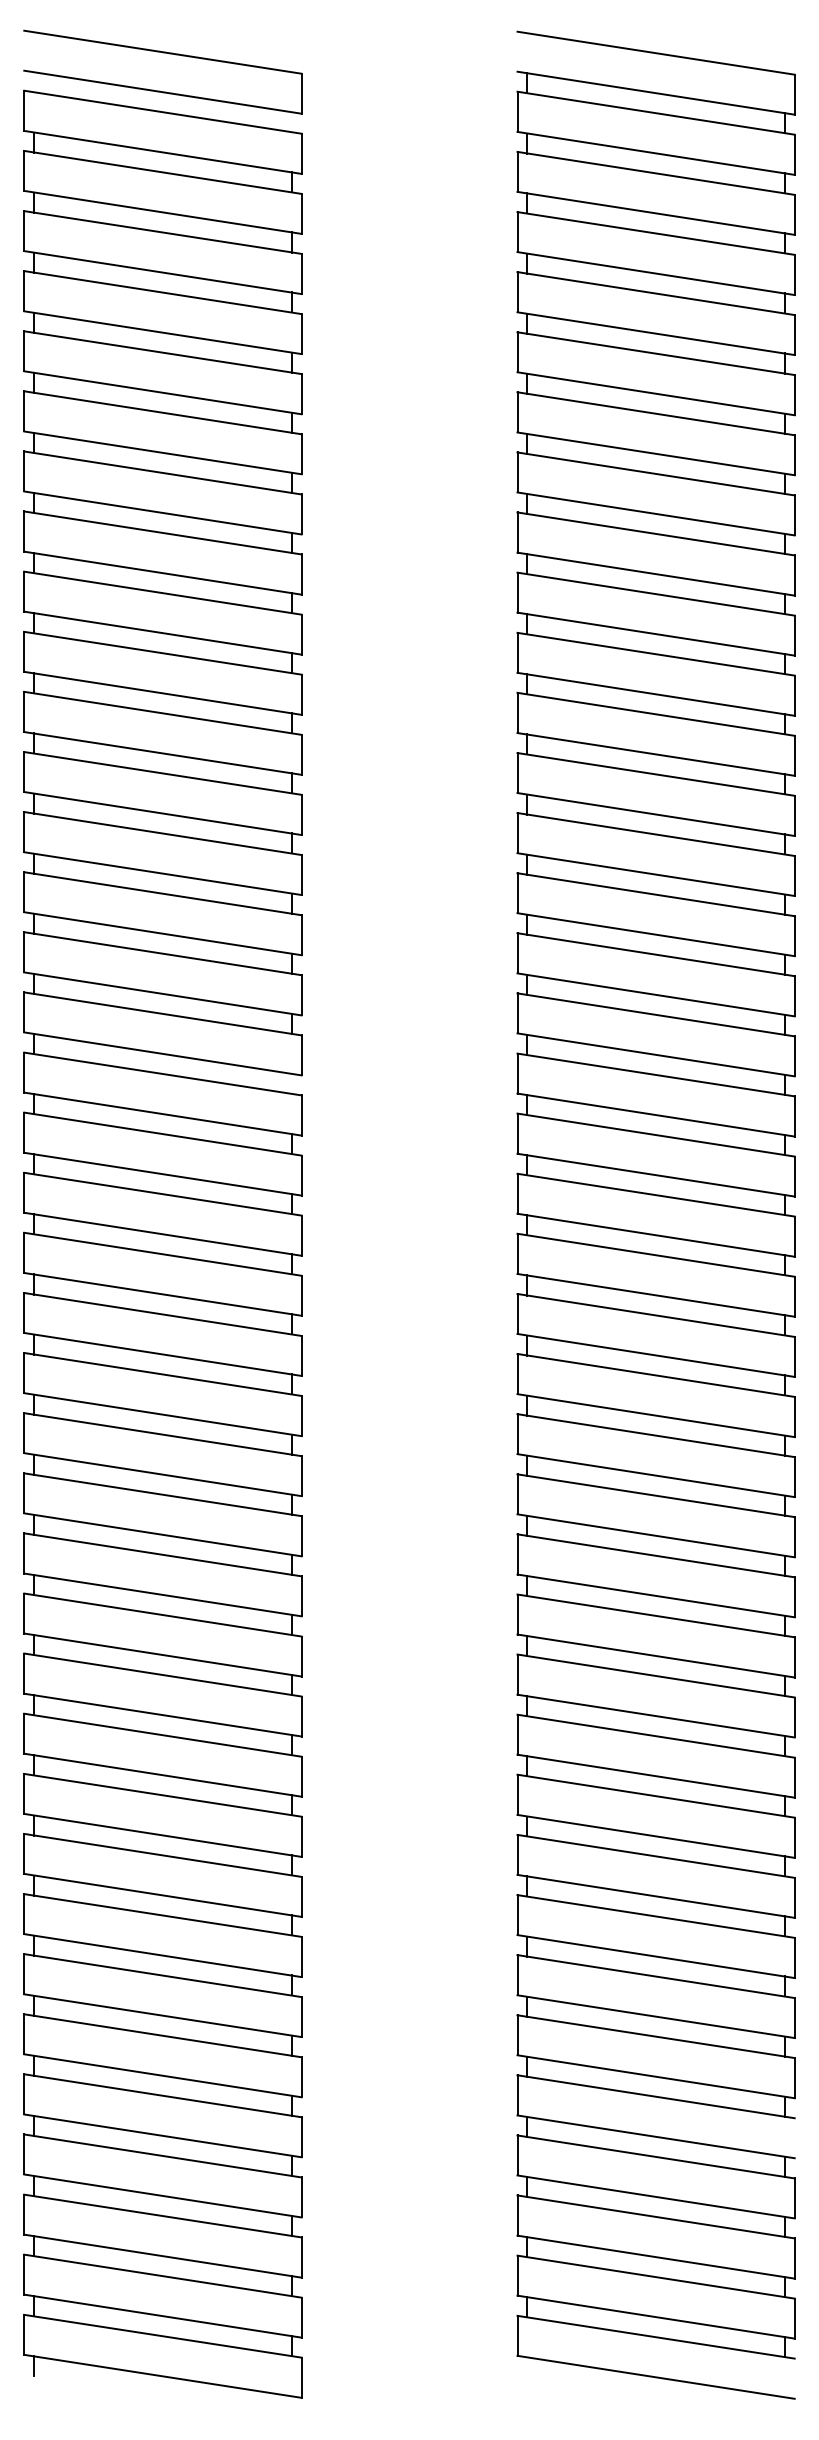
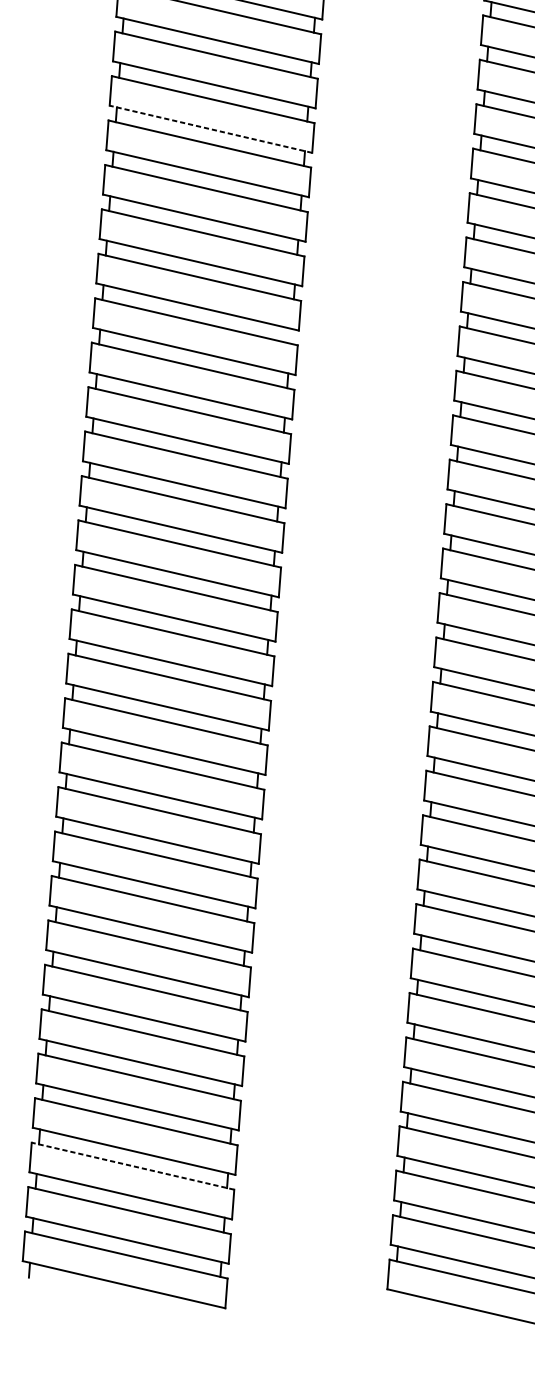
line: (162, 813) -> (210, 129), solid -> dashed
line: (162, 2215) -> (132, 1165), solid -> dashed

